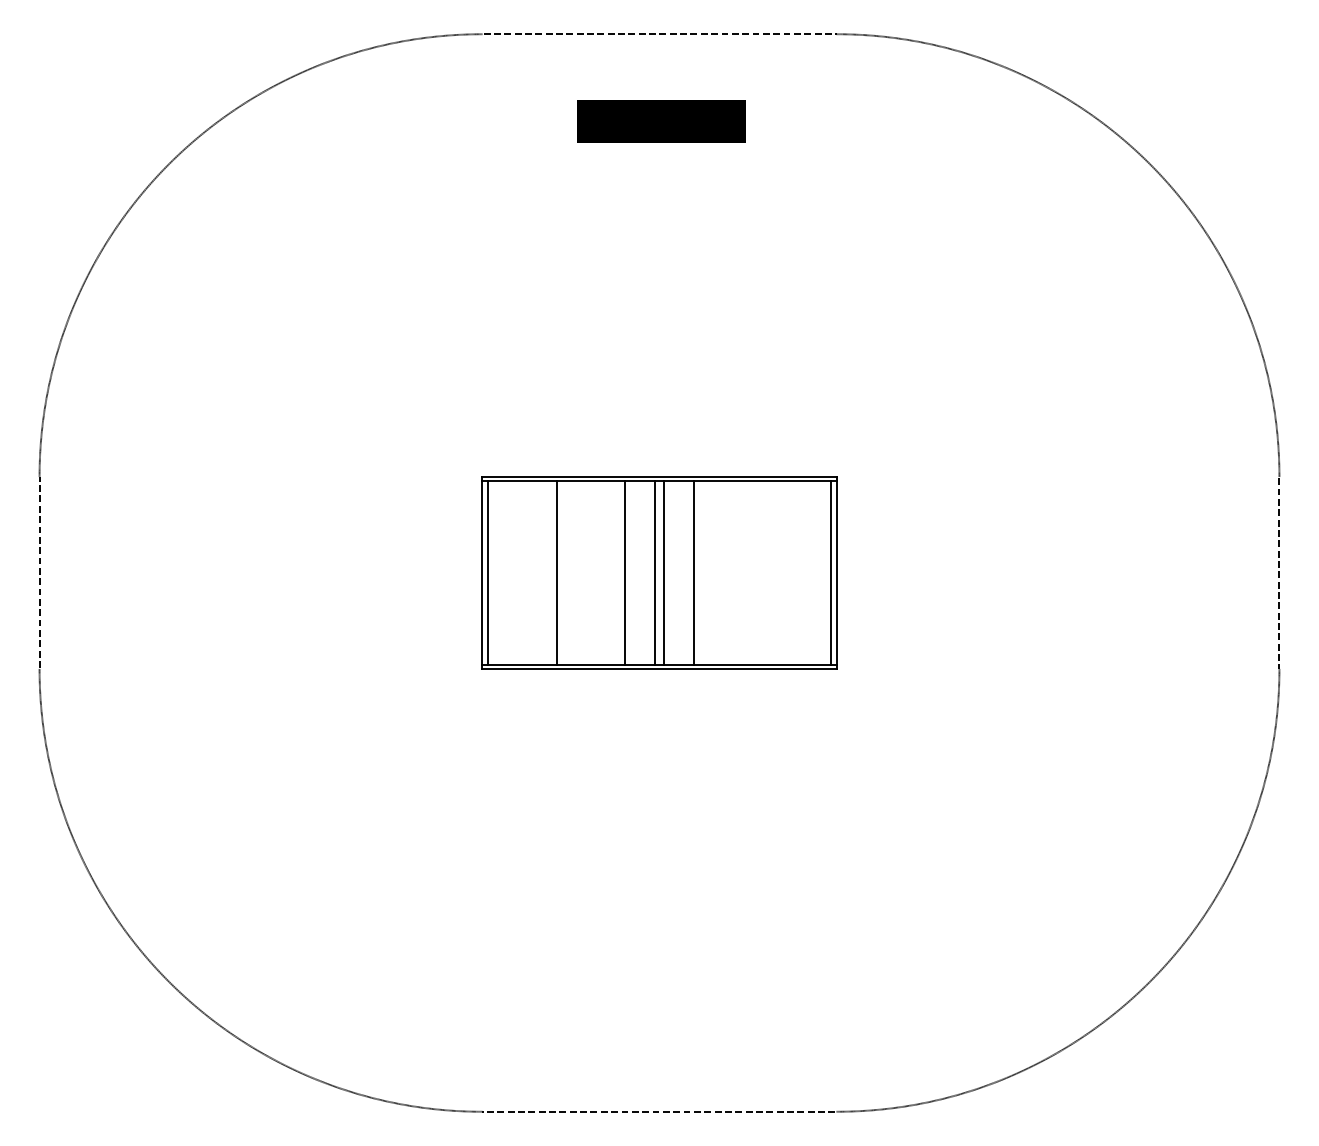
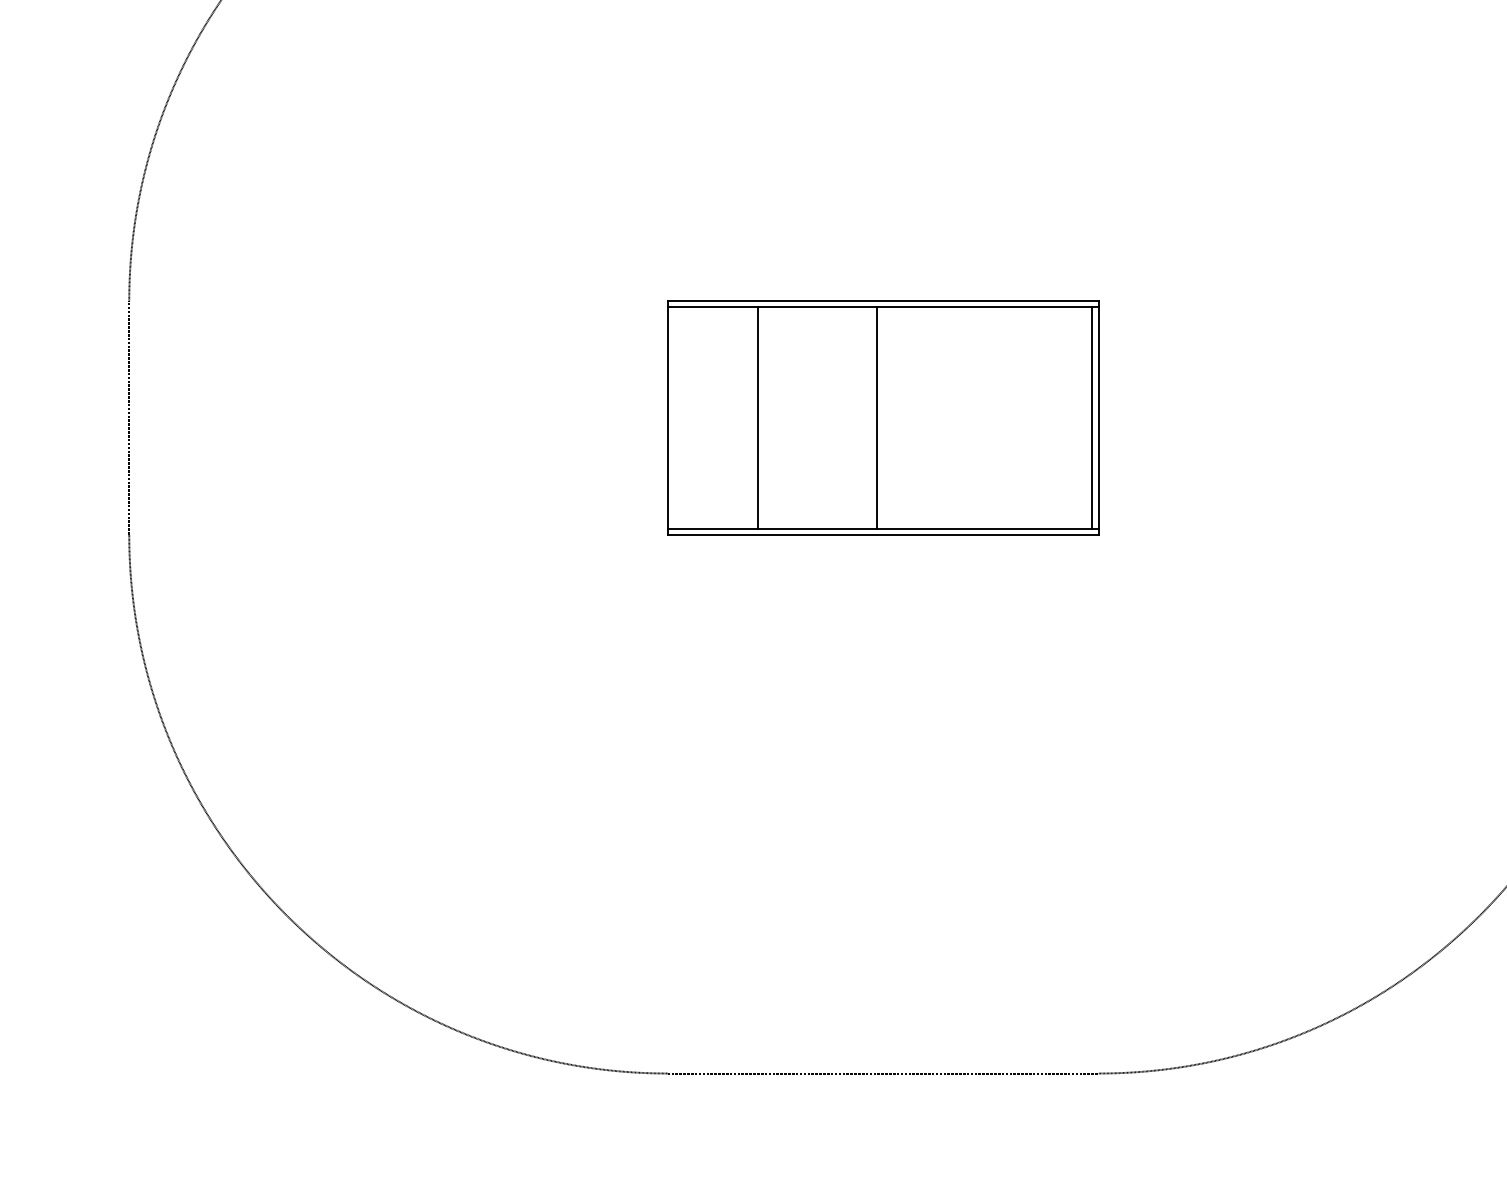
line: (488, 572) -> (675, 417), removed
line: (625, 572) -> (841, 417), removed
line: (664, 572) -> (889, 417), removed
line: (693, 572) -> (924, 417), removed

